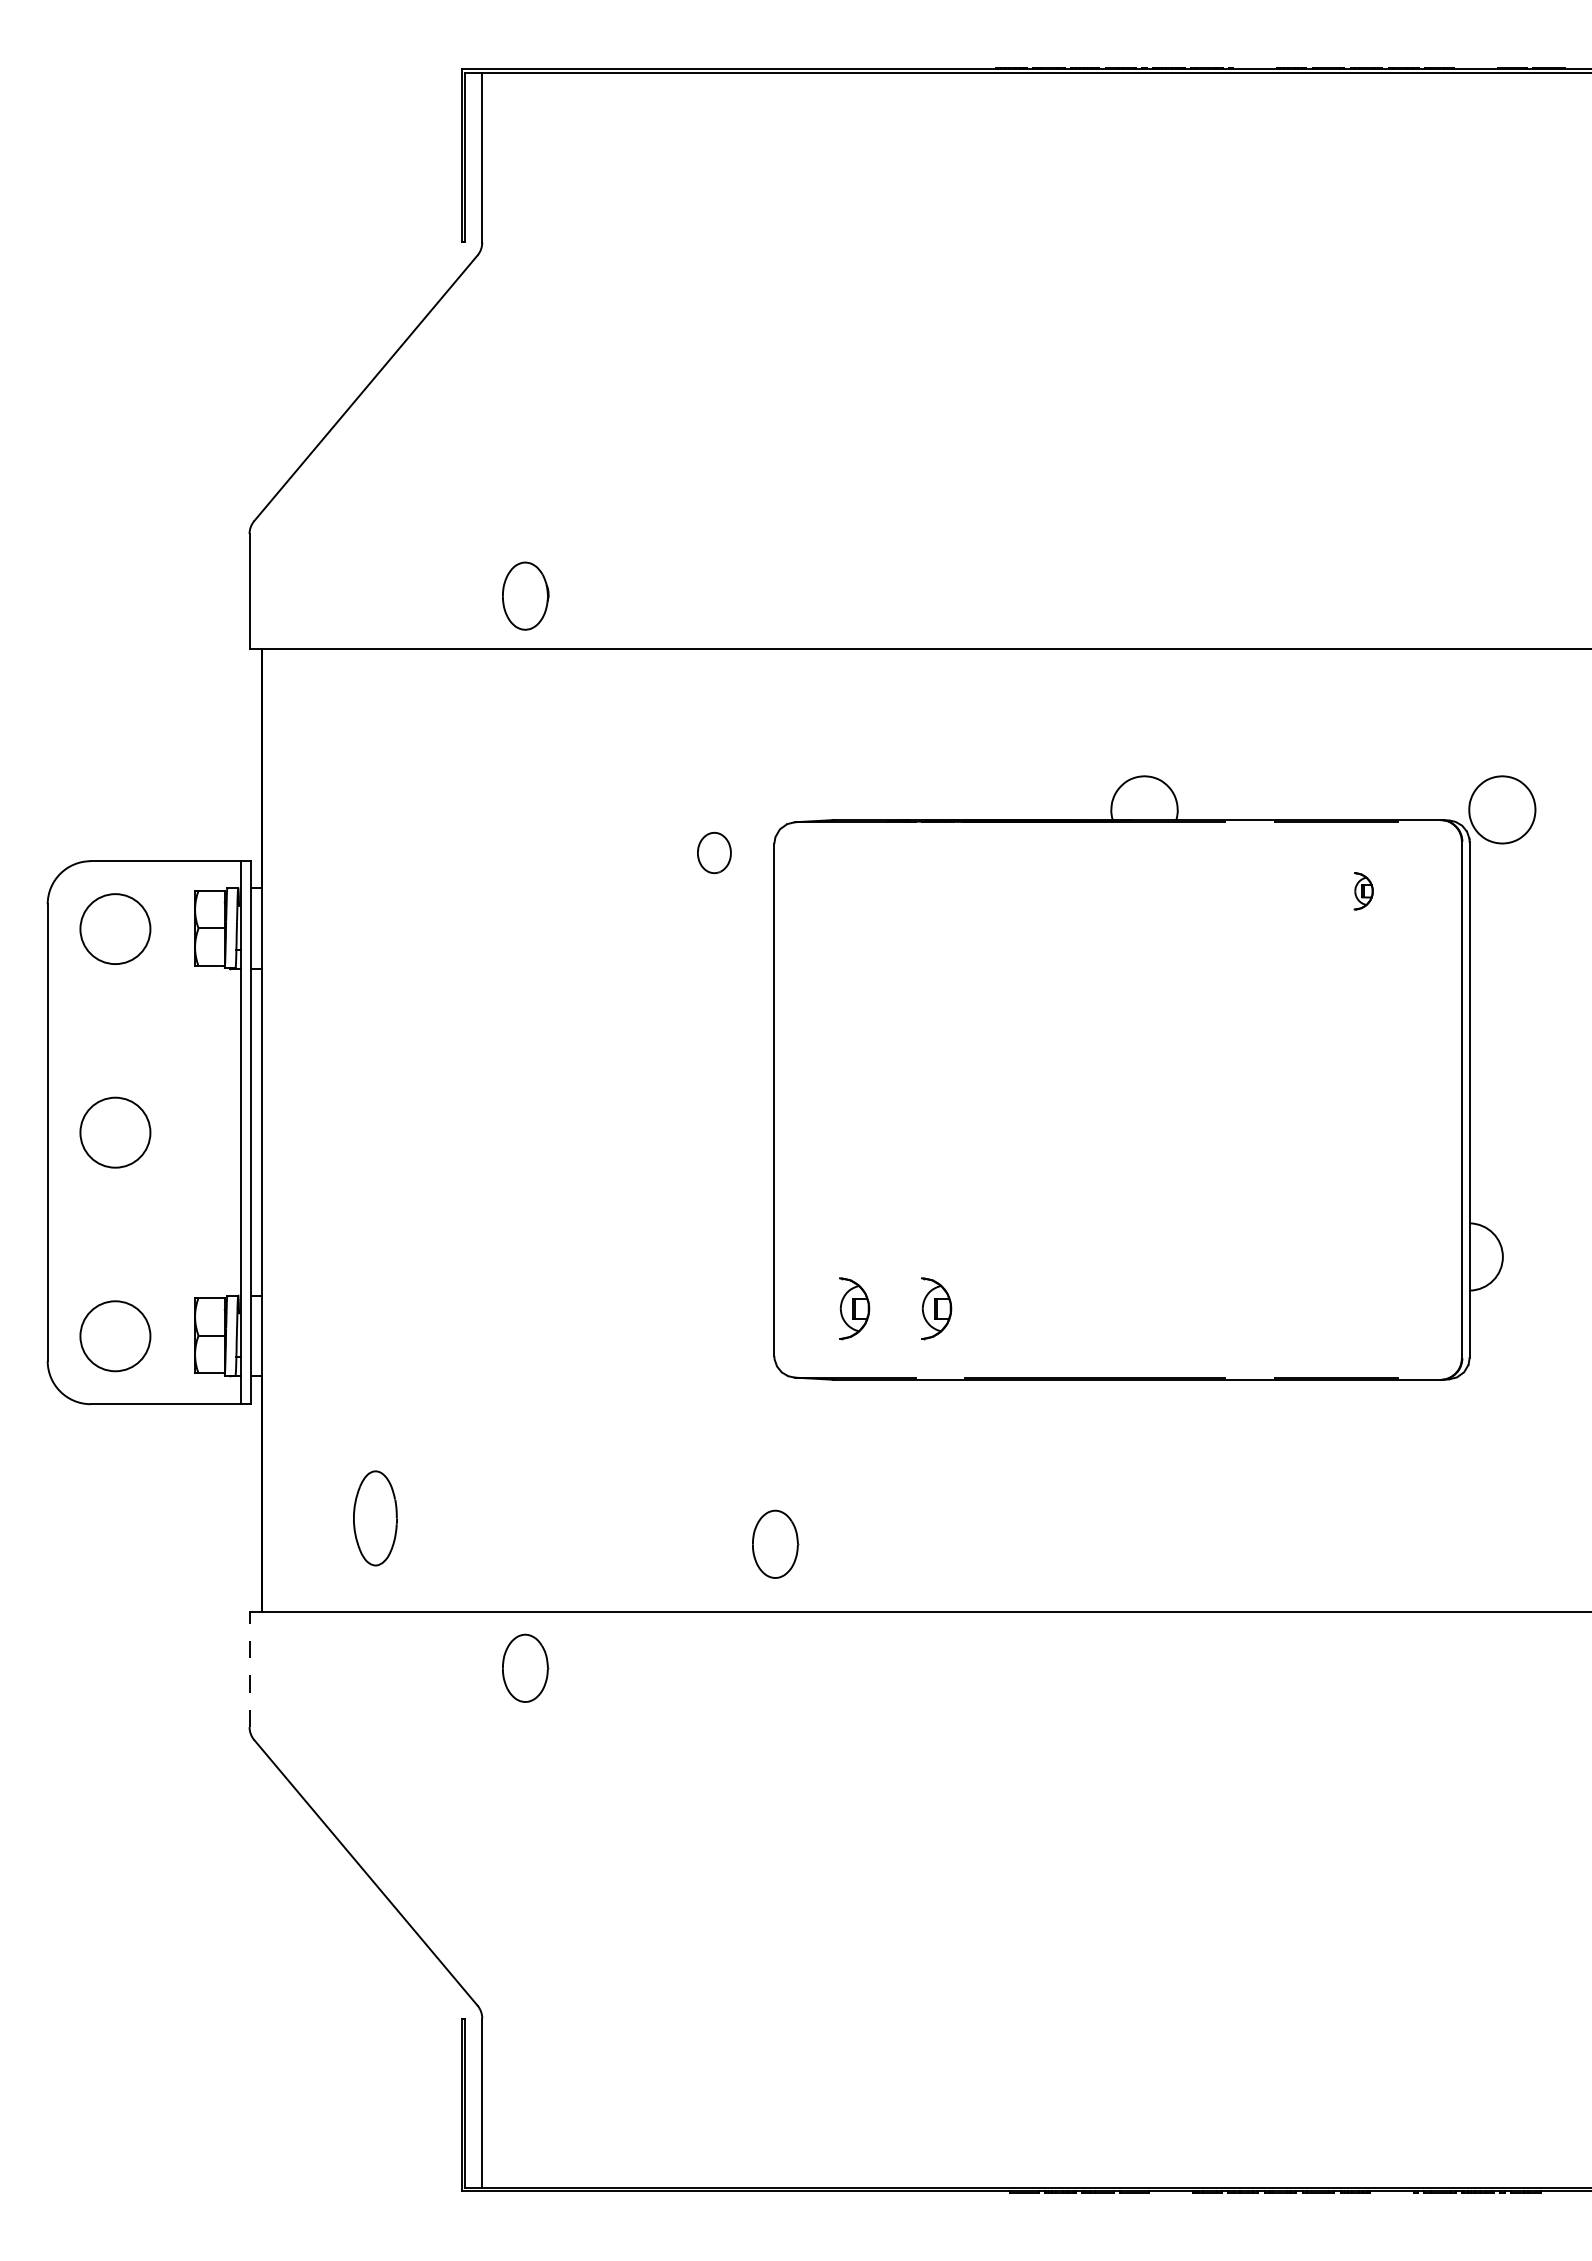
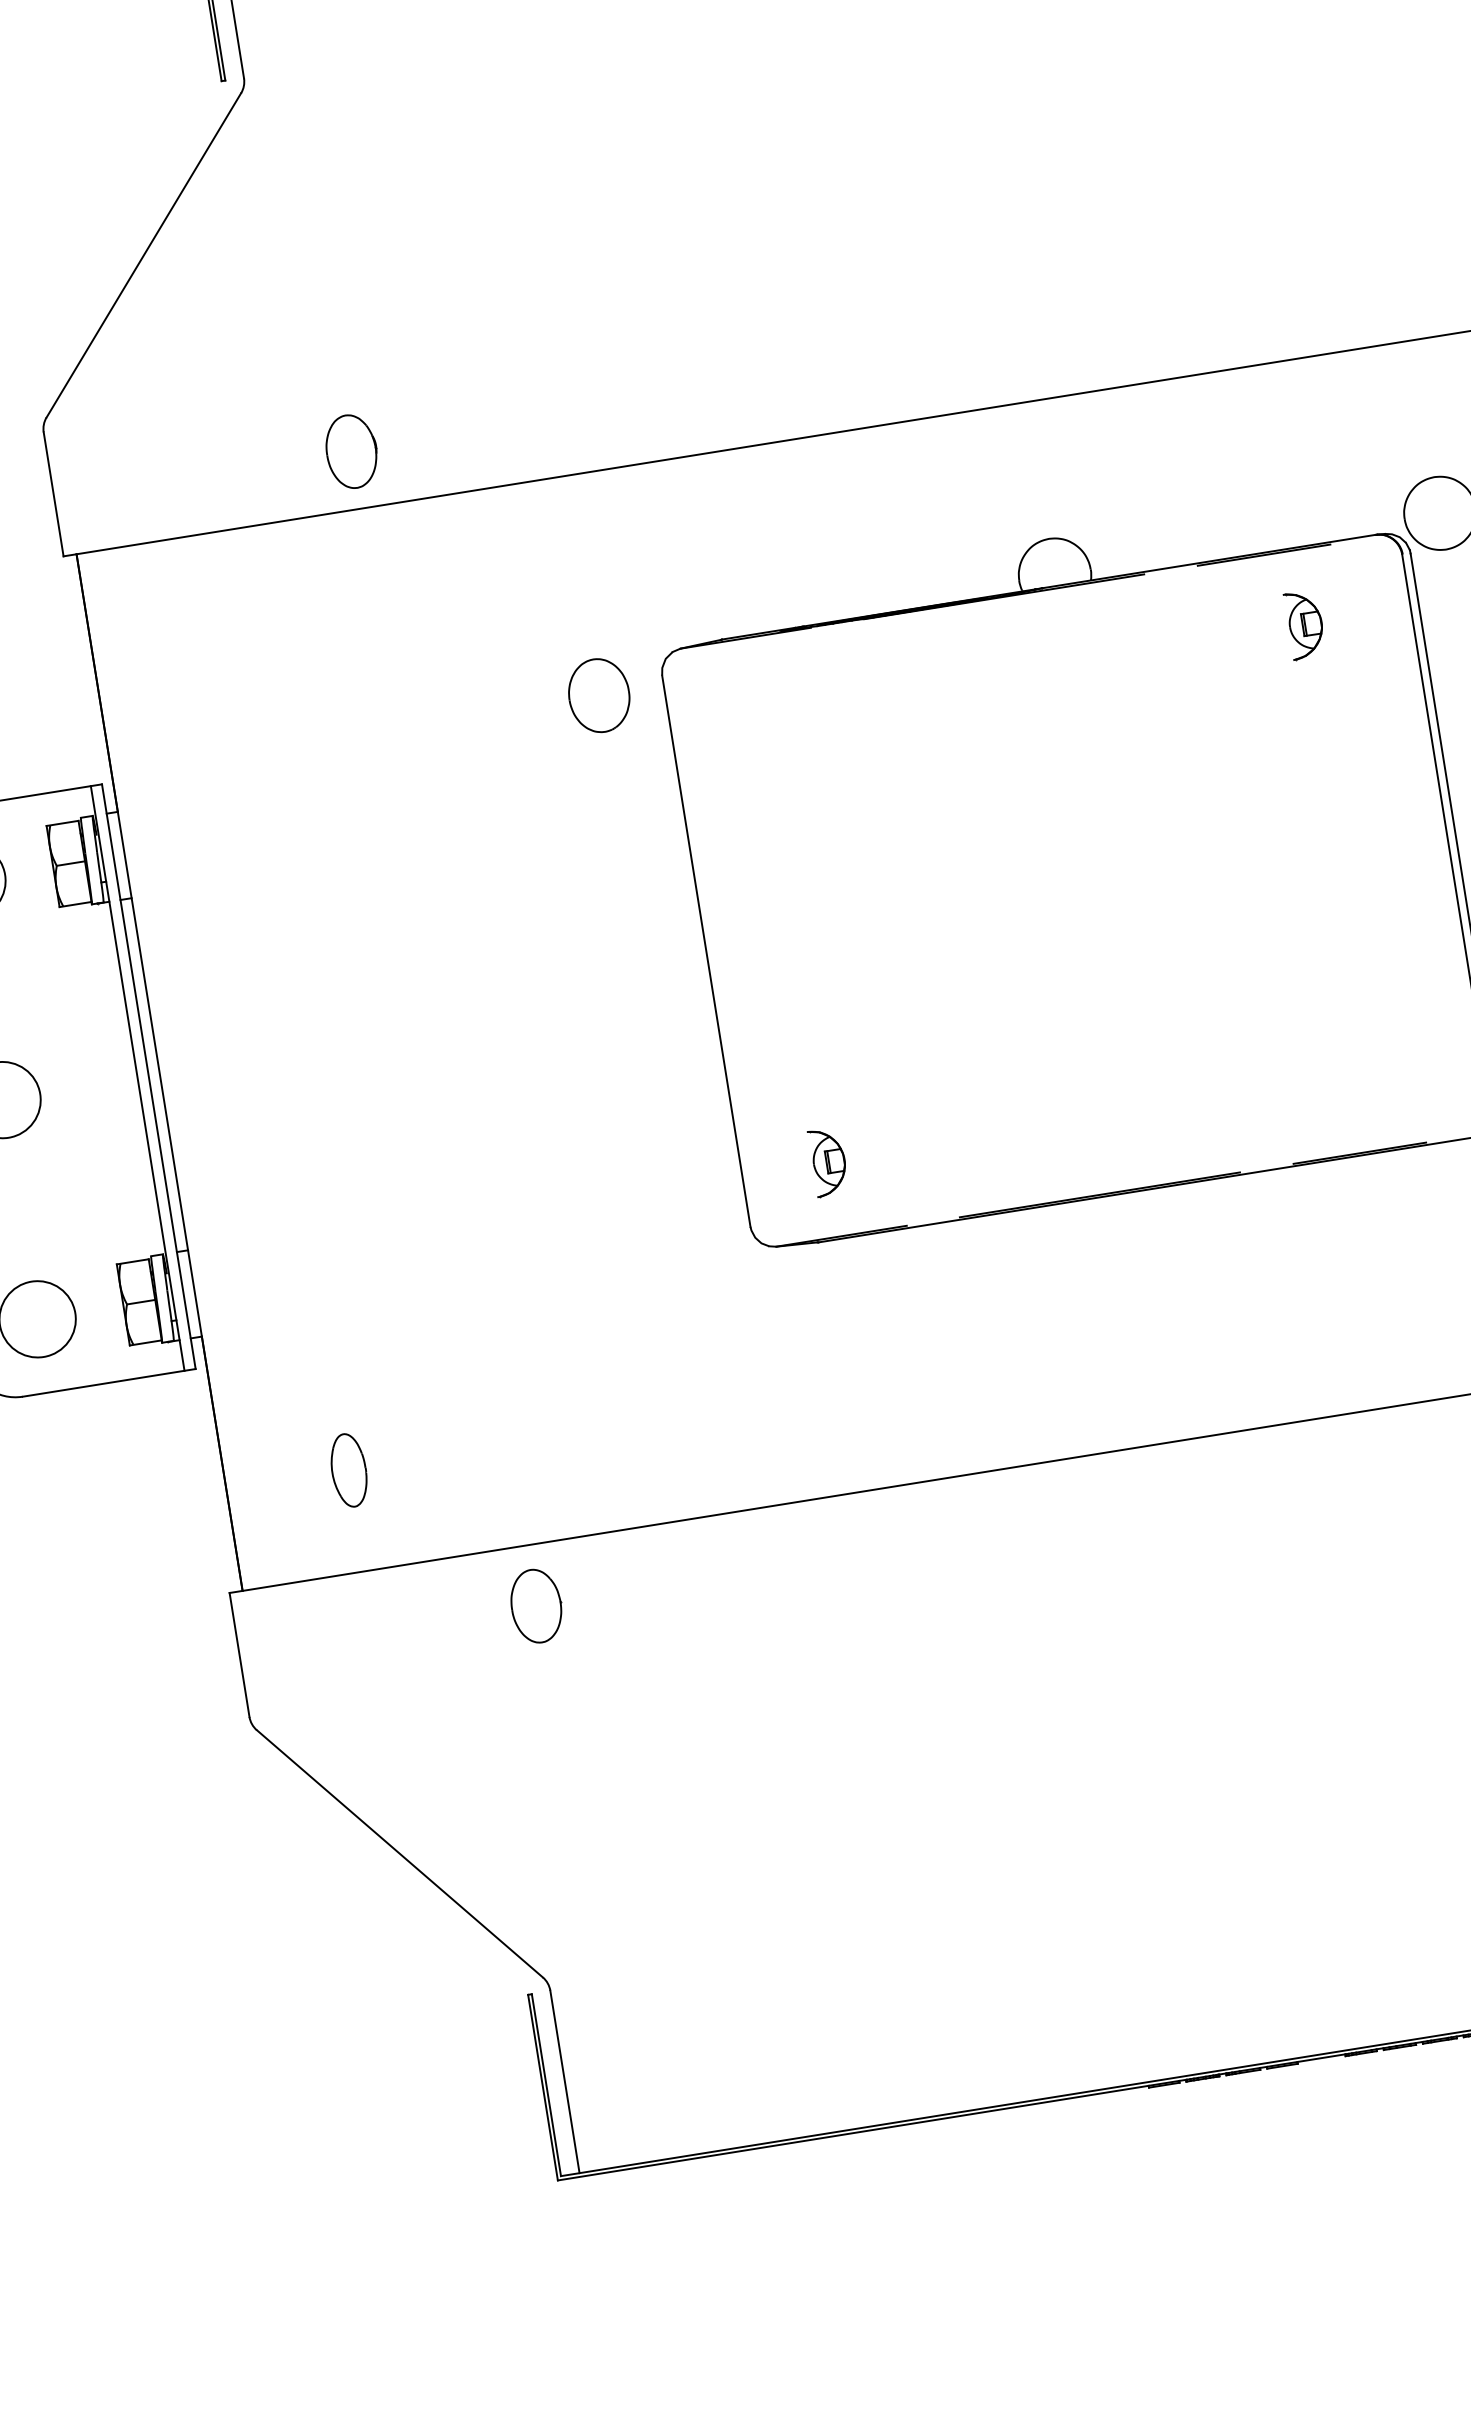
part: (714, 852) -> (599, 695), size x1.67
part: (1363, 891) -> (1304, 625), size x1.67
part: (936, 1308) -> (916, 1147), removed
part: (375, 1517) -> (348, 1469), size x0.71
part: (775, 1543) -> (784, 1428), removed
line: (249, 1669) -> (239, 1655), dashed -> solid

